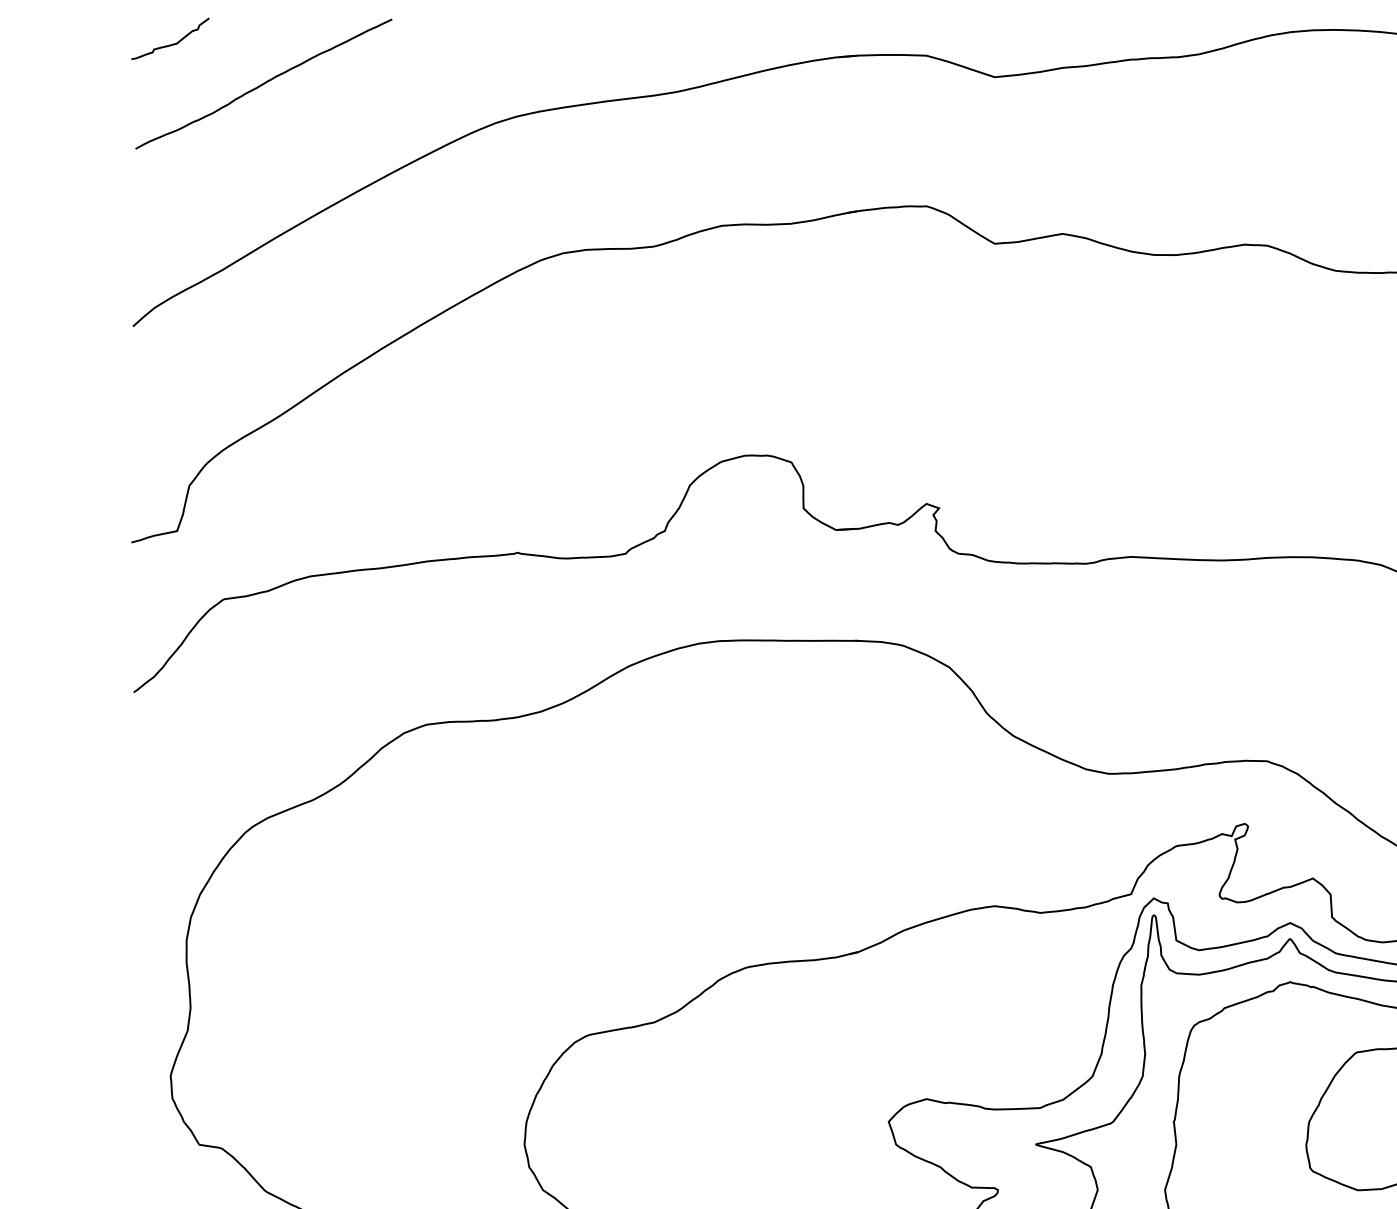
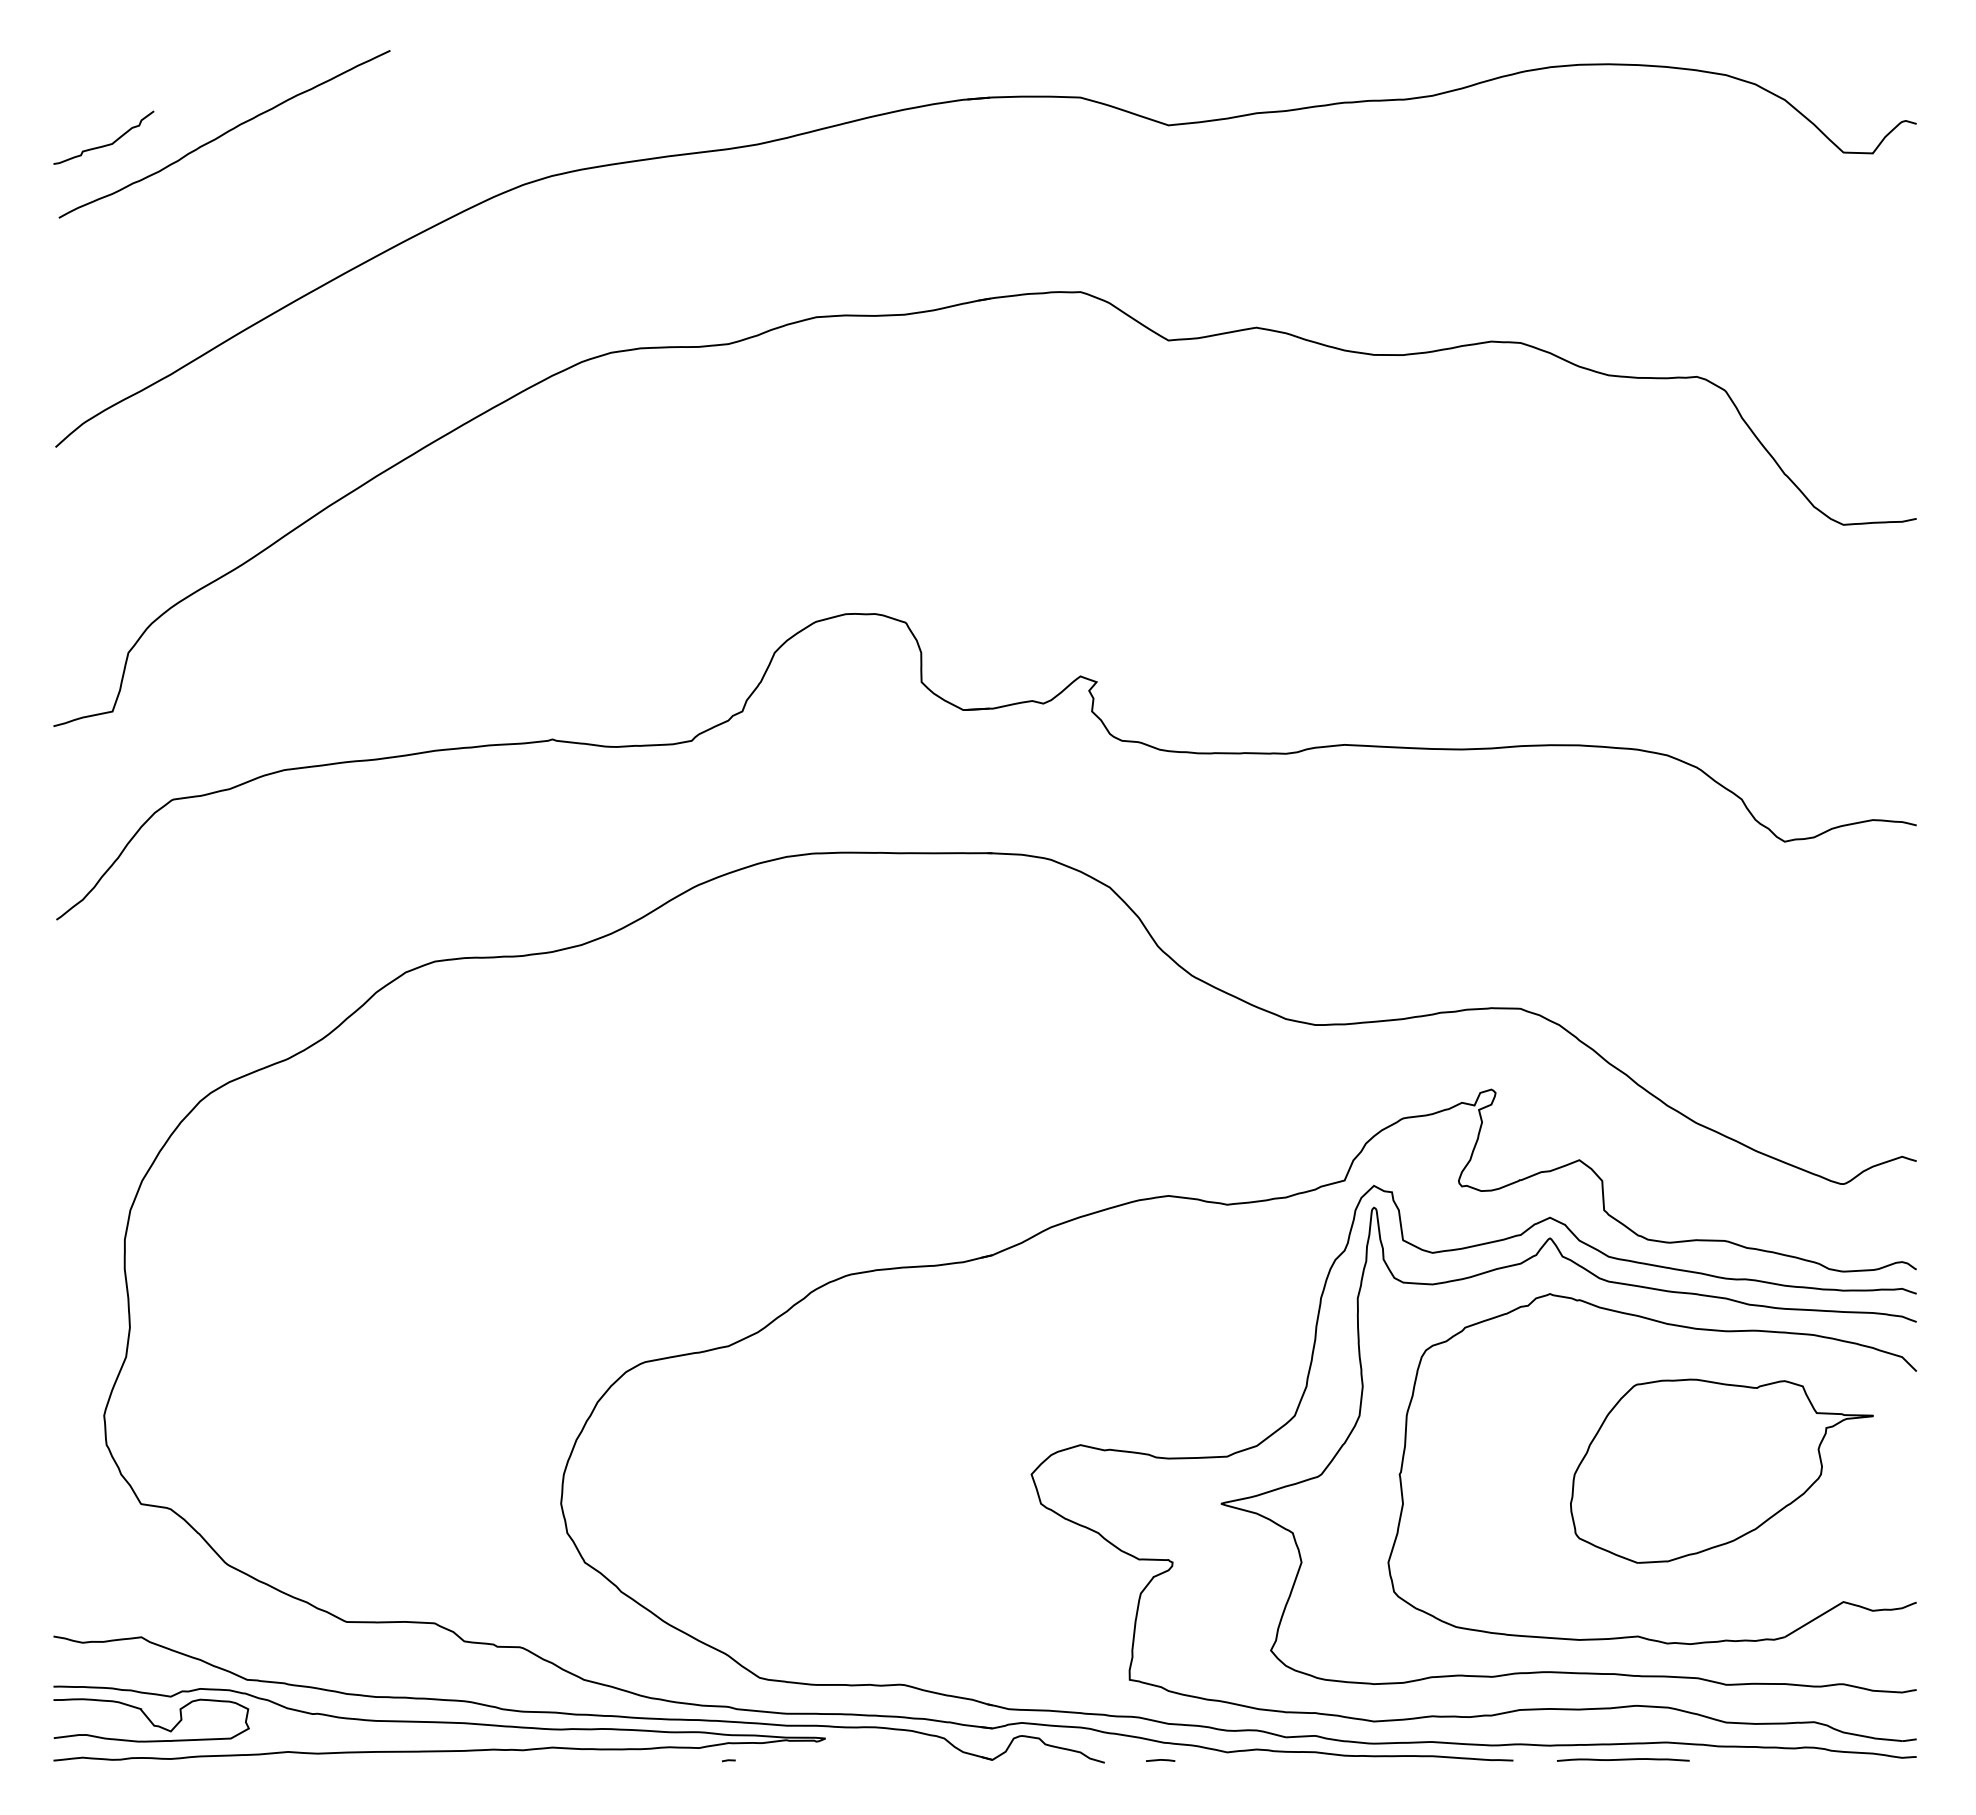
curve: (171, 44) -> (105, 144), moved

